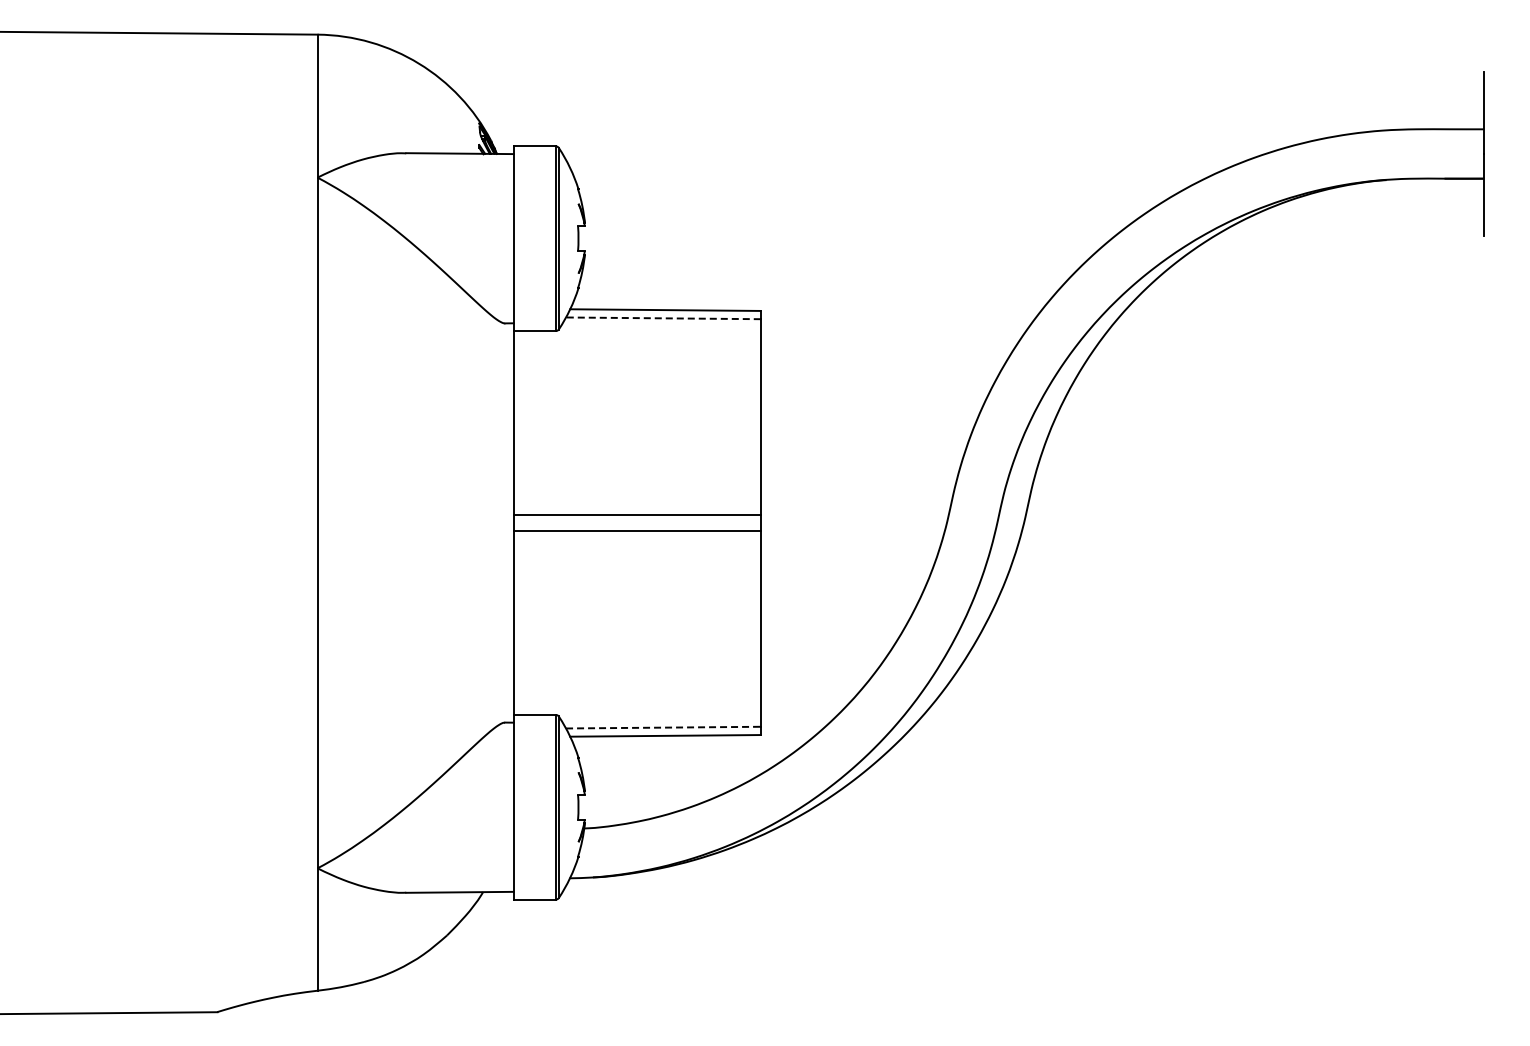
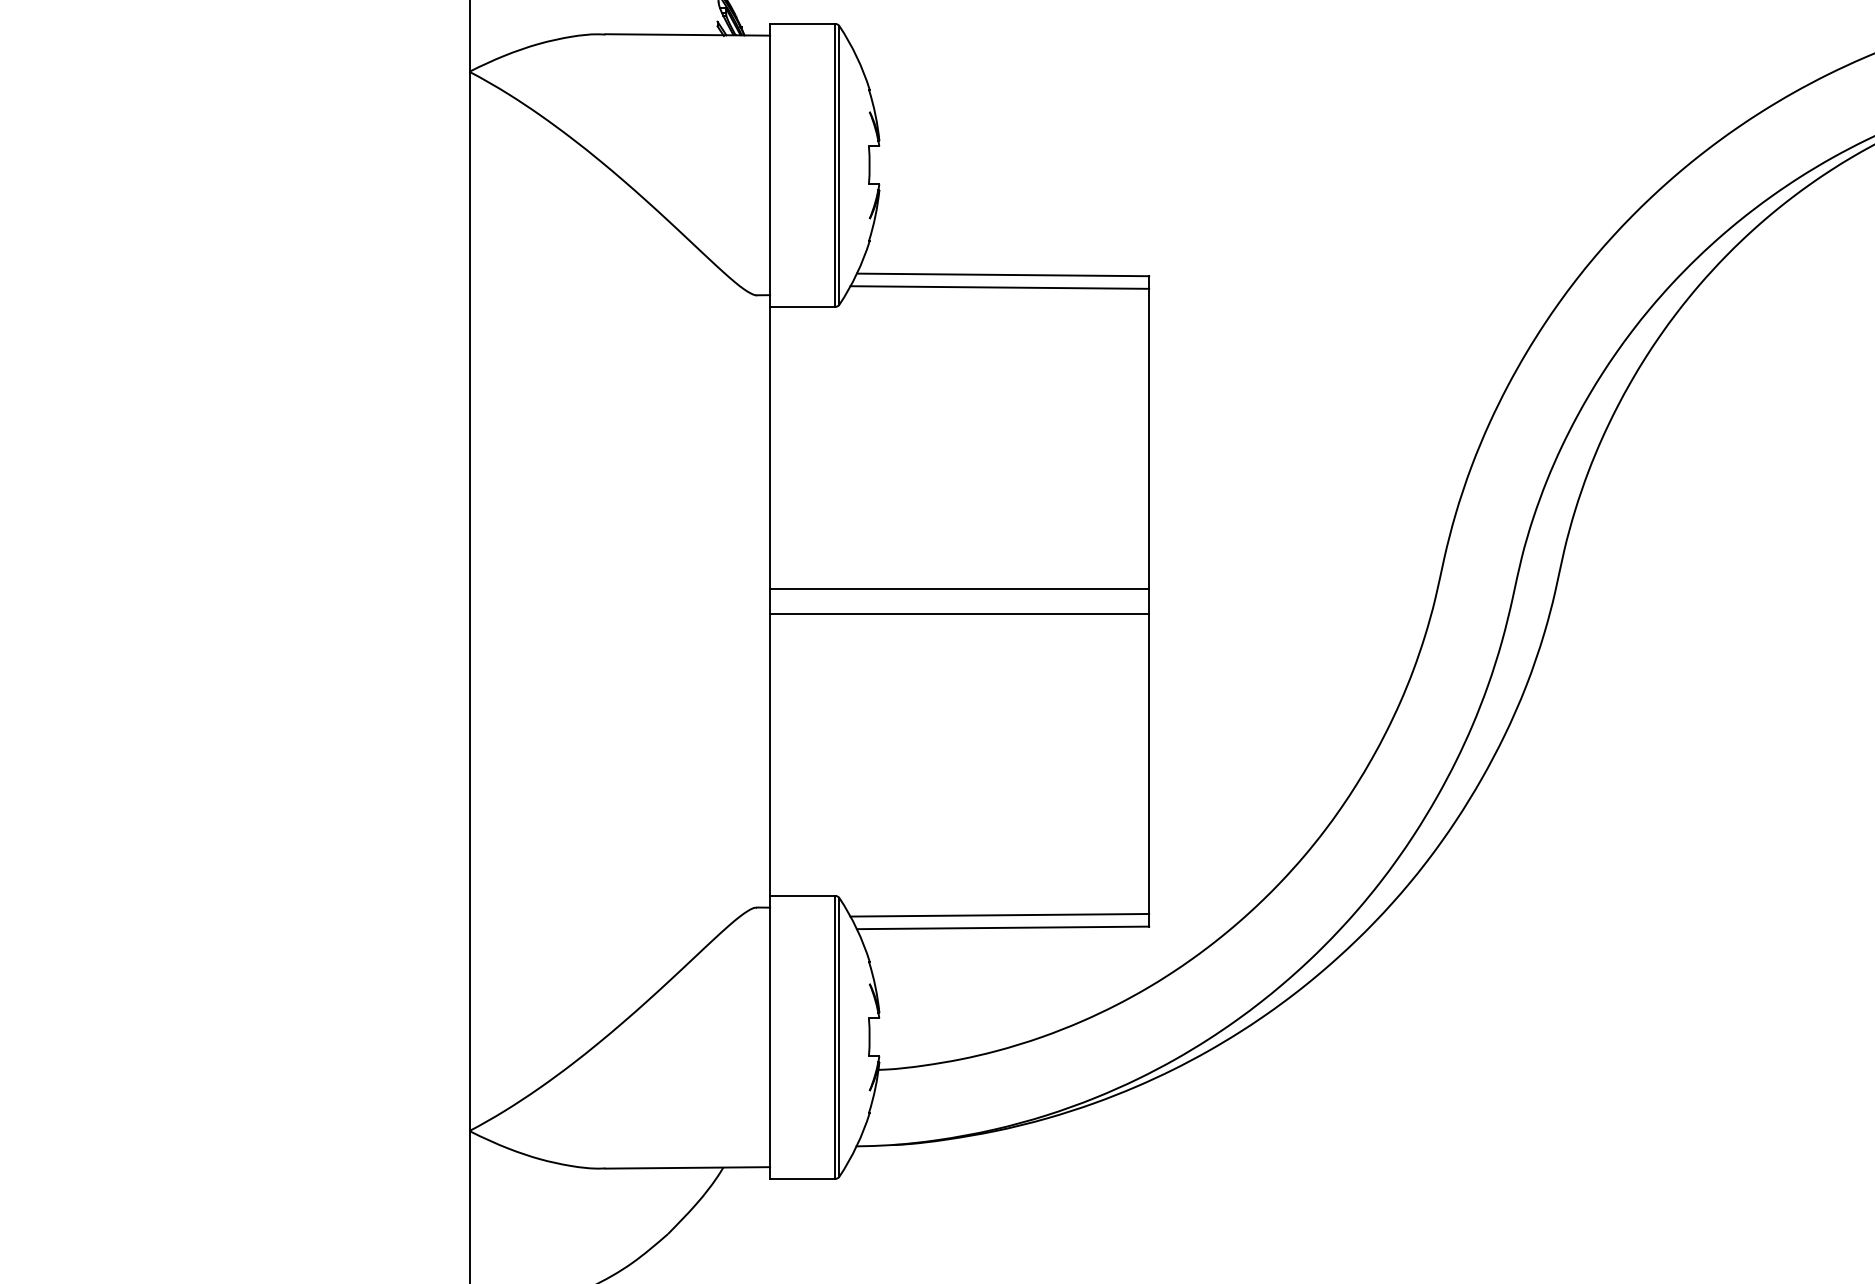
line: (662, 318) -> (998, 287), dashed -> solid
line: (663, 727) -> (999, 915), dashed -> solid

